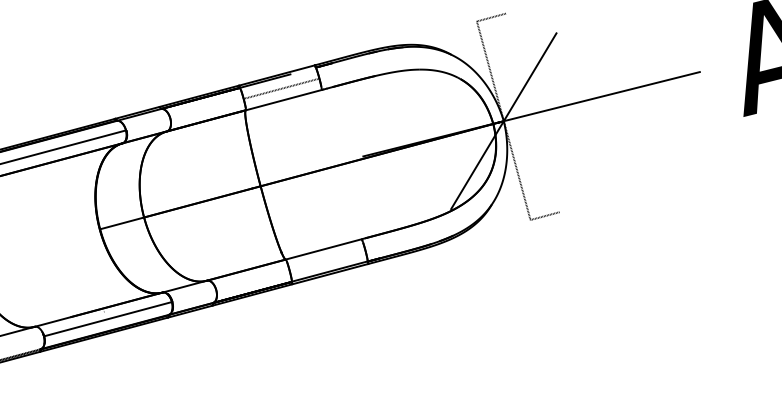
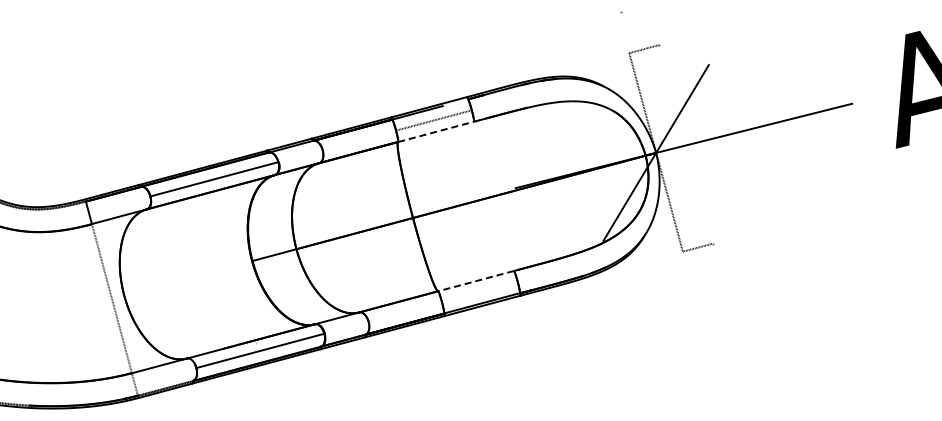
line: (284, 99) -> (436, 131), solid -> dashed
line: (323, 249) -> (475, 281), solid -> dashed

